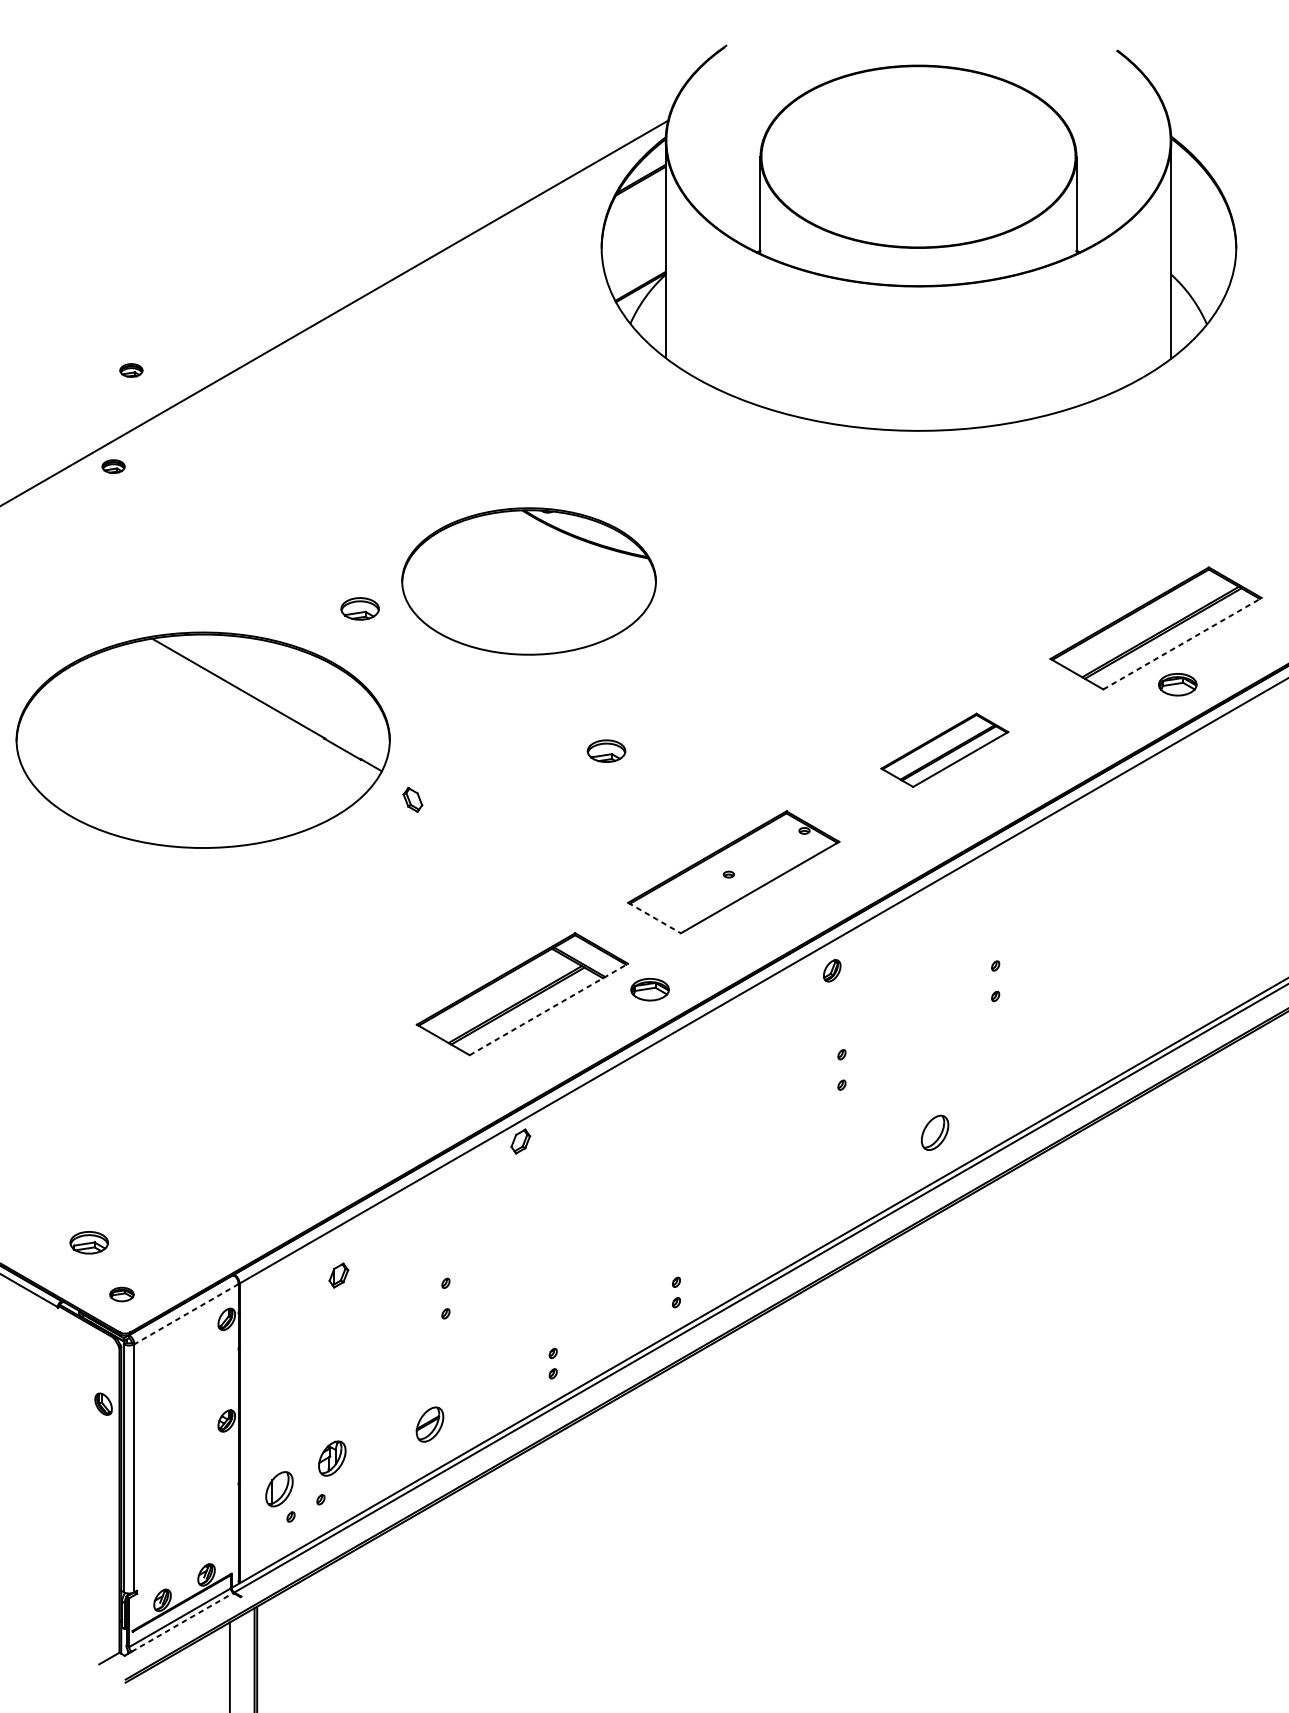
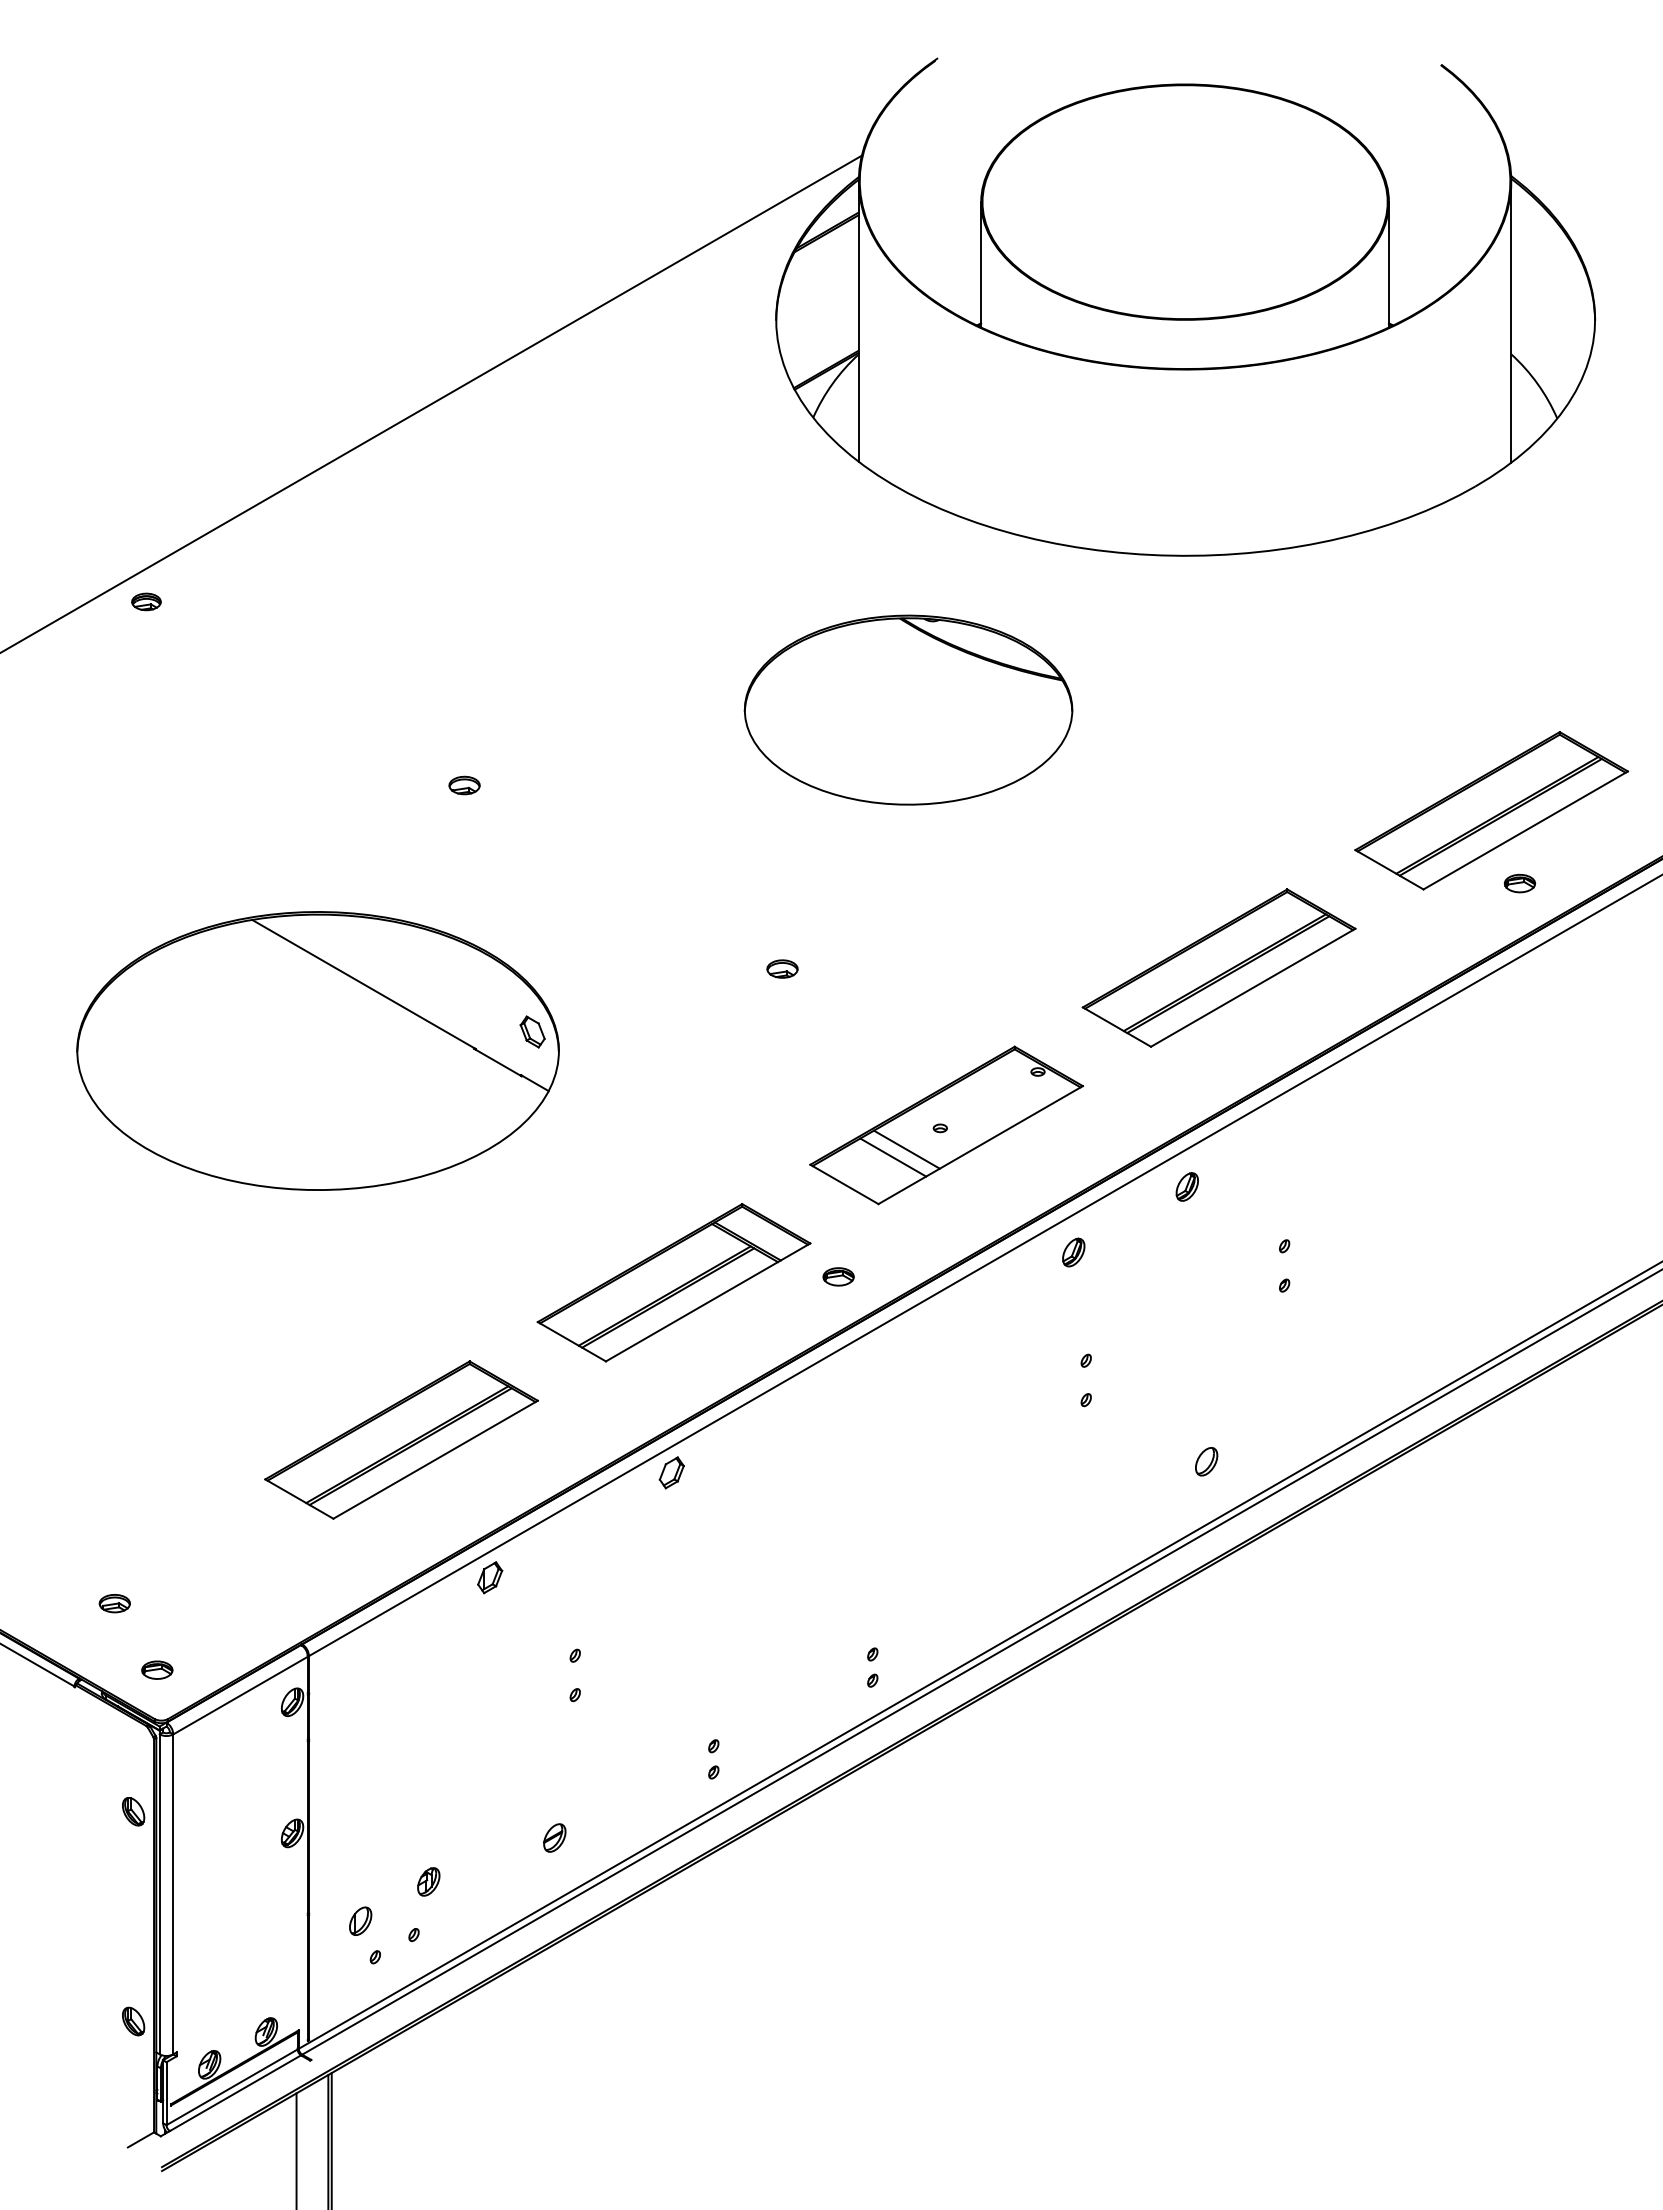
part: (131, 370) -> (169, 477), removed
part: (529, 580) -> (908, 709), moved
part: (360, 608) -> (464, 785), size x0.62
line: (1183, 643) -> (1526, 830), dashed -> solid
part: (1178, 684) -> (1520, 883), size x0.62
part: (202, 739) -> (317, 1050), moved
part: (944, 749) -> (1218, 967), size x1.67
part: (606, 750) -> (782, 968), size x0.62
line: (702, 890) -> (906, 1149), added
line: (692, 897) -> (893, 1157), added
line: (654, 918) -> (844, 1184), dashed -> solid
part: (919, 919) -> (1186, 1186), added
part: (649, 989) -> (838, 1276), size x0.62
line: (549, 1009) -> (708, 1302), dashed -> solid
part: (311, 1115) -> (401, 1439), added
part: (935, 1132) -> (1206, 1461), size x0.62
part: (88, 1242) -> (114, 1603), size x0.62
part: (339, 1275) -> (490, 1577), moved
line: (186, 1314) -> (240, 1695), dashed -> solid
part: (429, 1424) -> (554, 1837), size x0.62
part: (332, 1458) -> (428, 1881), size x0.62
part: (279, 1488) -> (360, 1920), size x0.62
part: (103, 1566) -> (133, 2021), added
line: (182, 1622) -> (235, 2093), dashed -> solid

